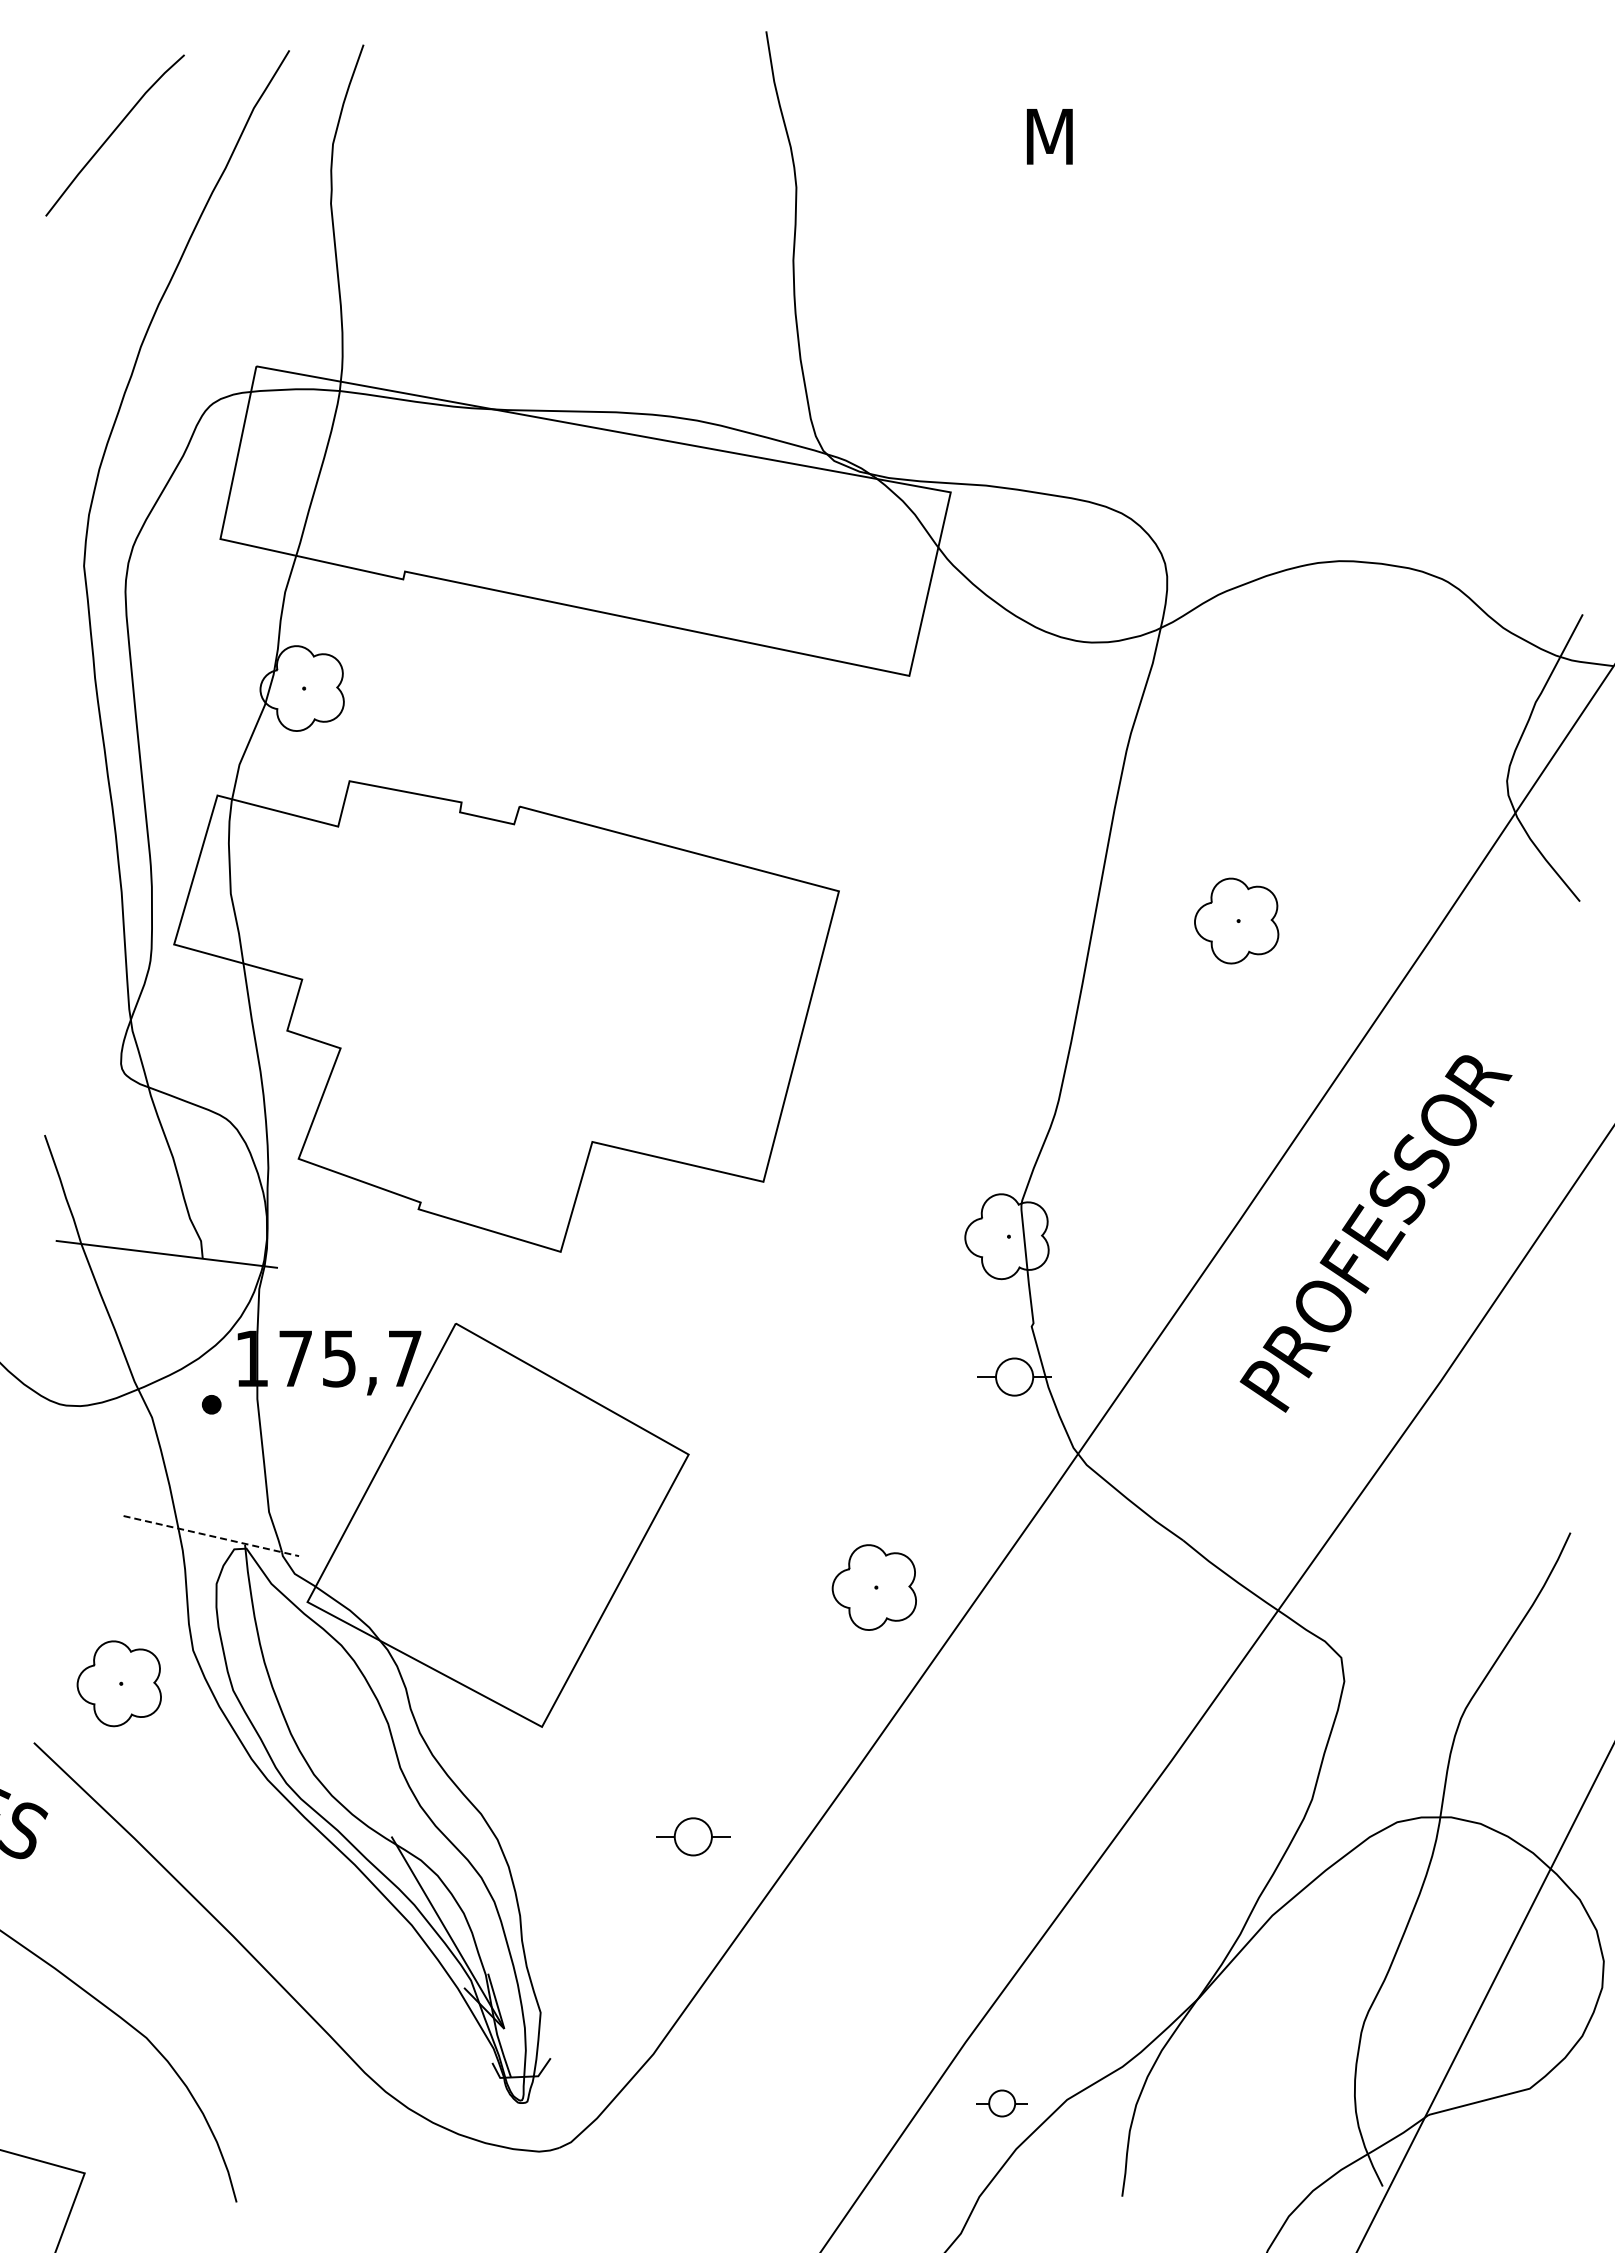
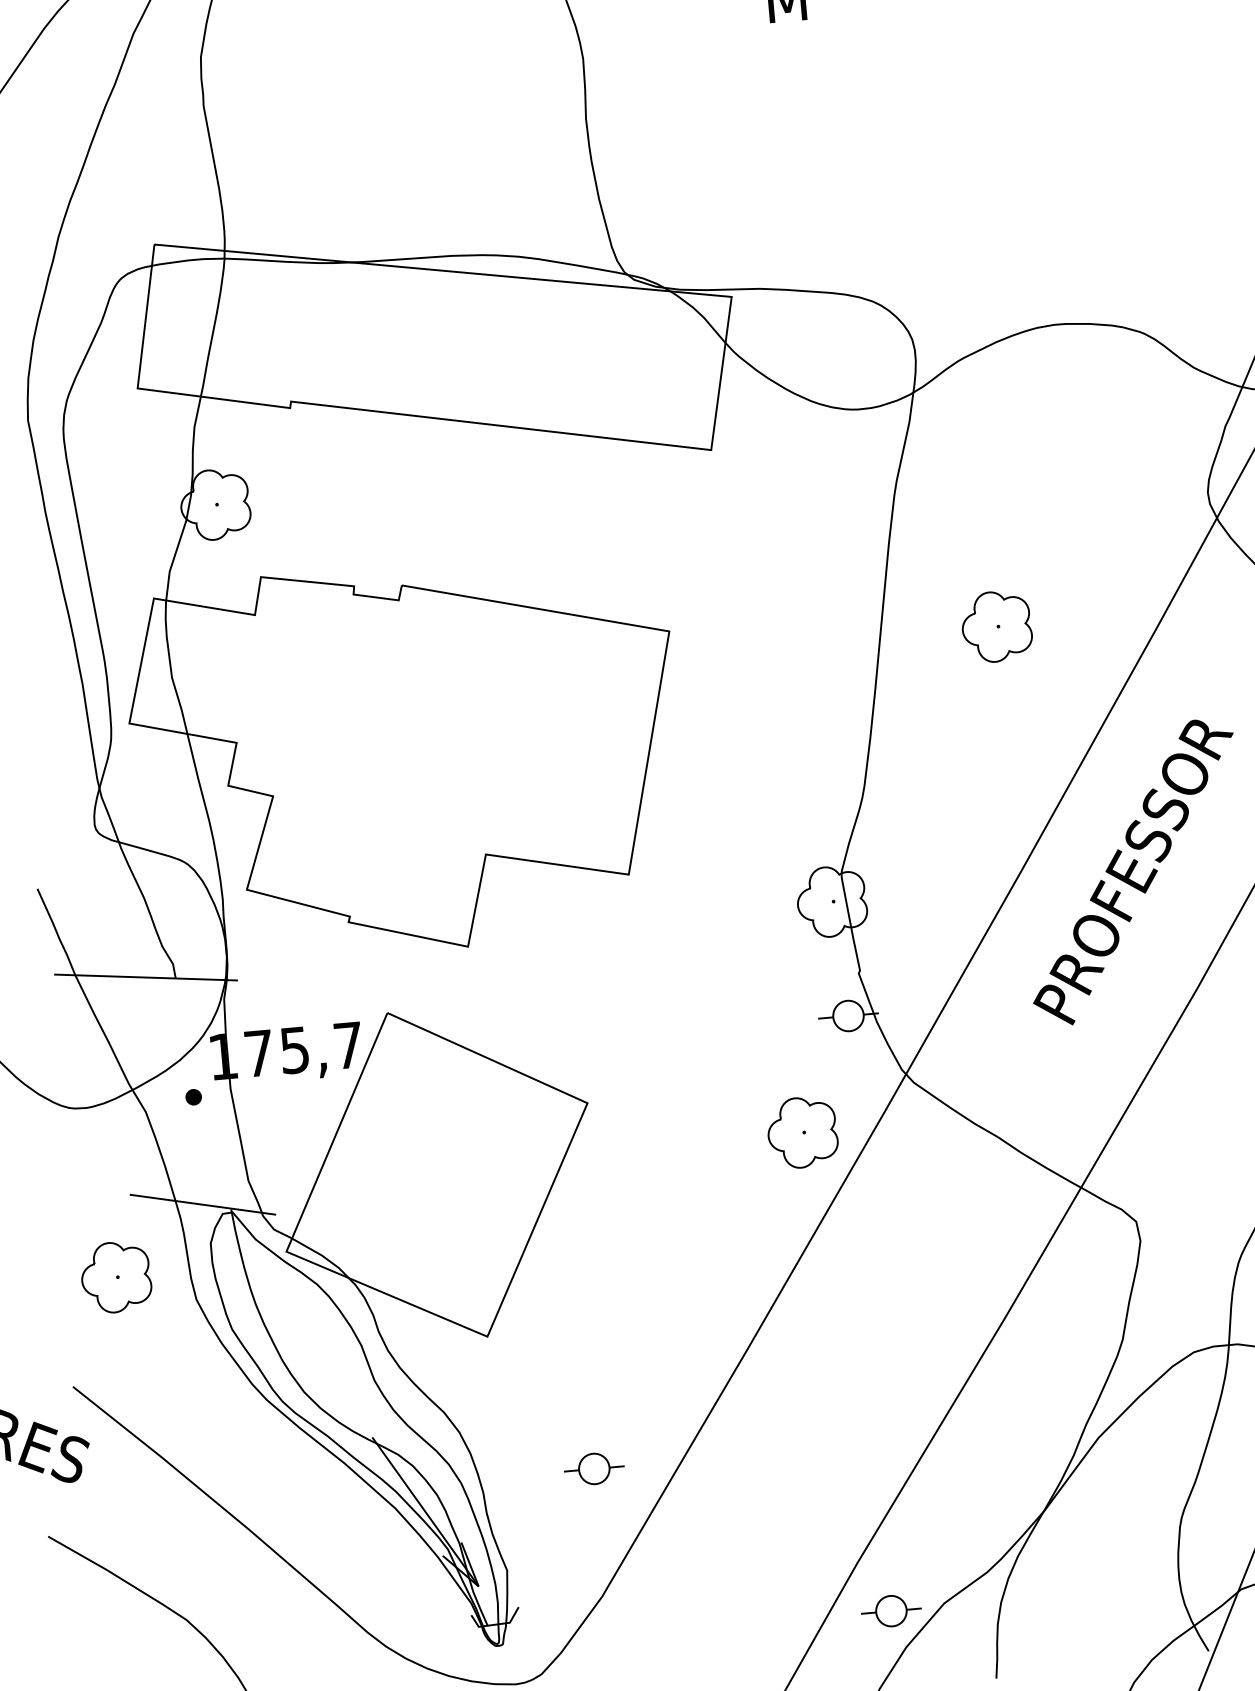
line: (211, 1536) -> (203, 1205), dashed -> solid
part: (873, 1587) -> (801, 1132), moved
part: (118, 1683) -> (115, 1277), moved
part: (693, 1836) -> (594, 1468), moved
part: (1001, 2103) -> (890, 1611), size x1.43

